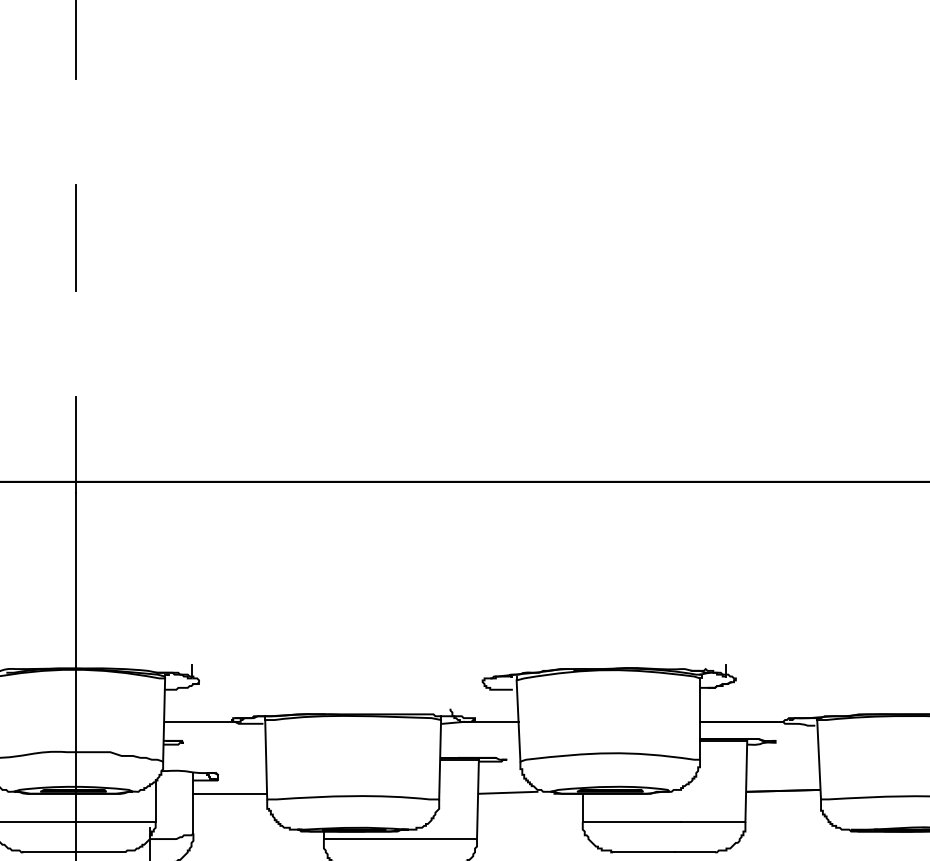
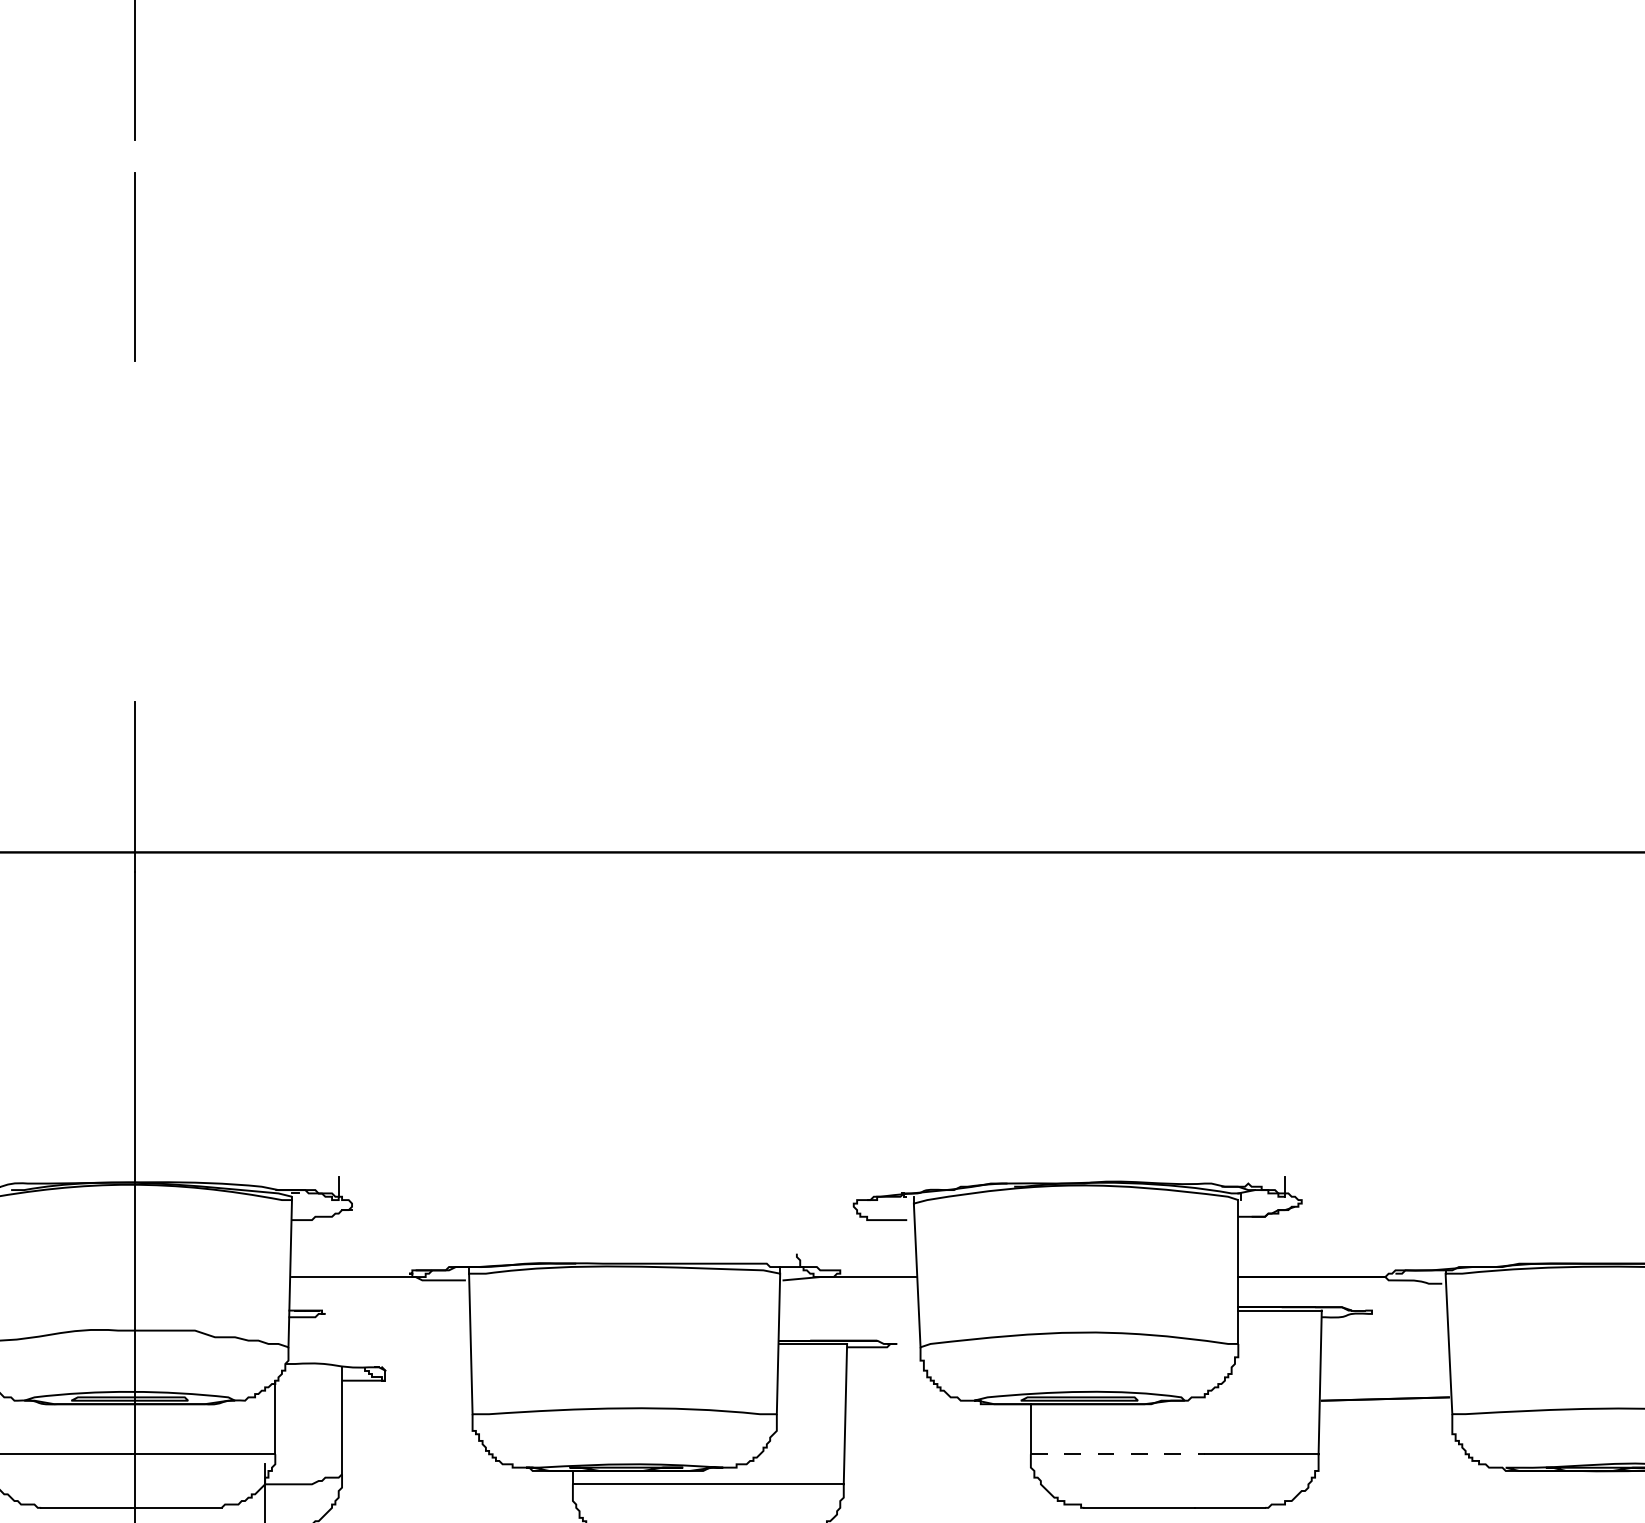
line: (75, 237) -> (133, 266), moved
line: (507, 792) -> (897, 1401), removed
line: (230, 793) -> (407, 1403), removed
line: (632, 822) -> (1118, 1454), solid -> dashed

